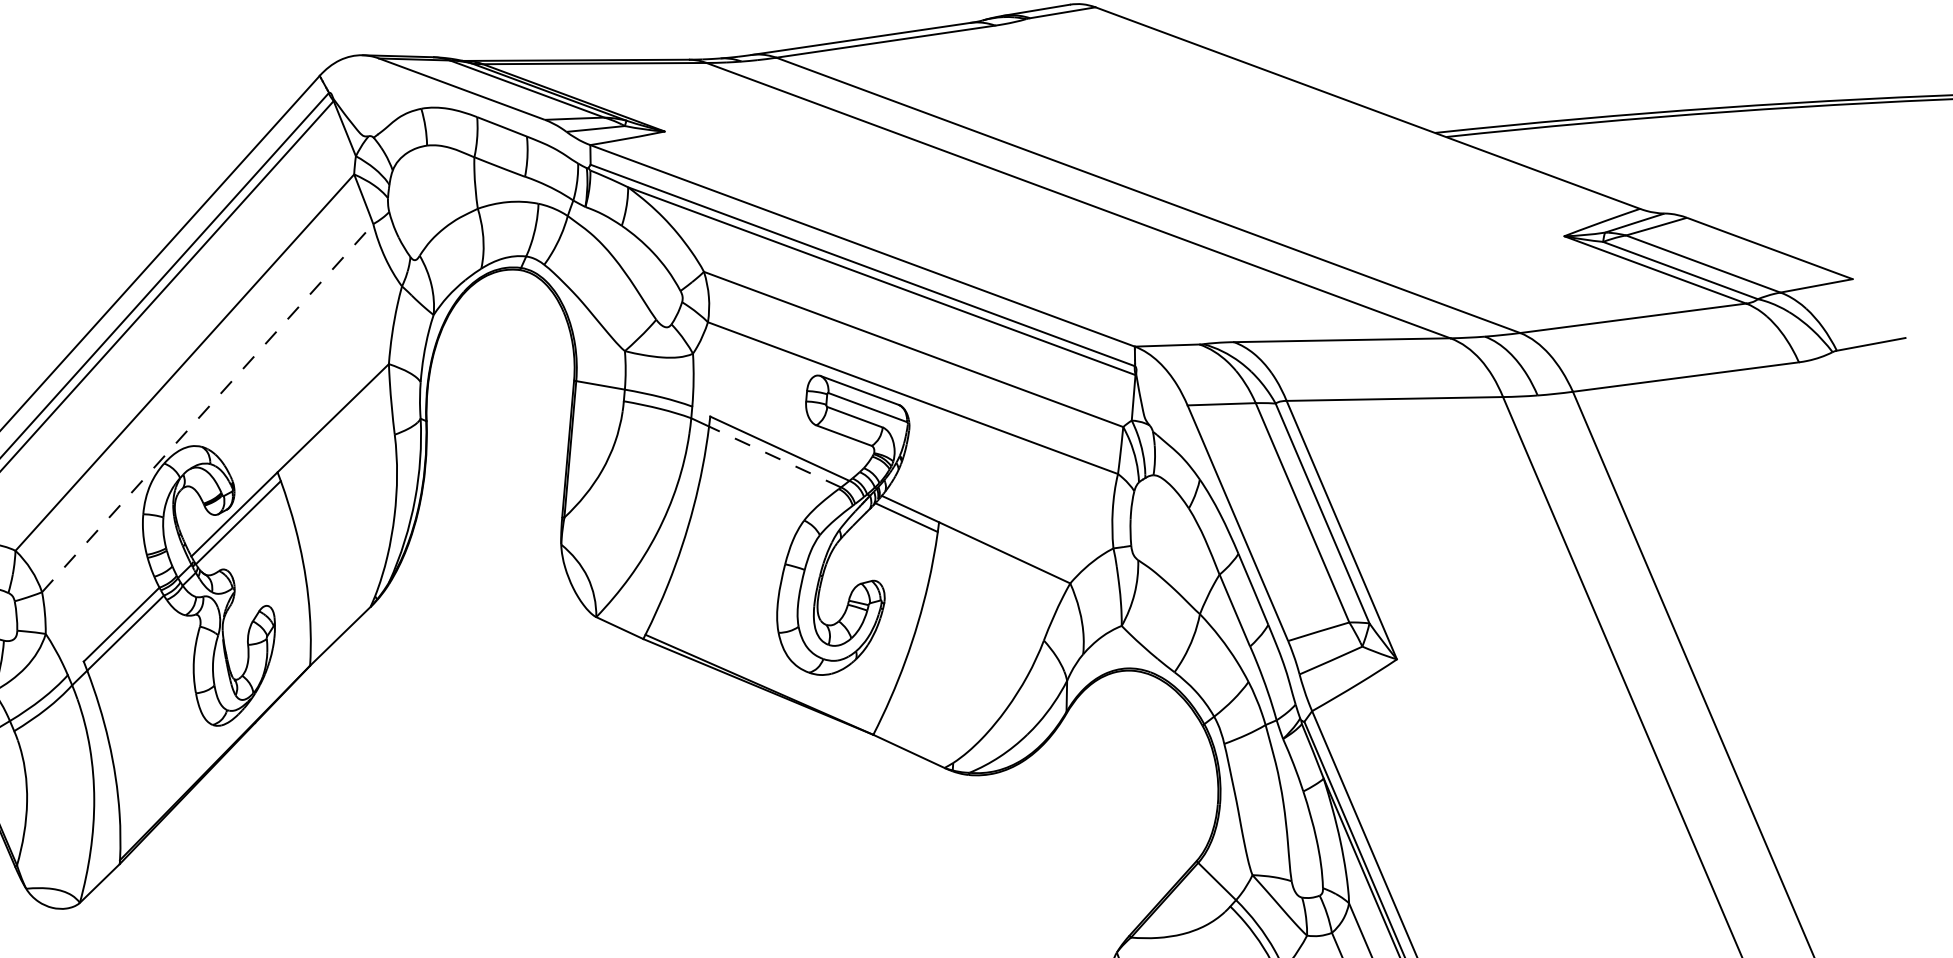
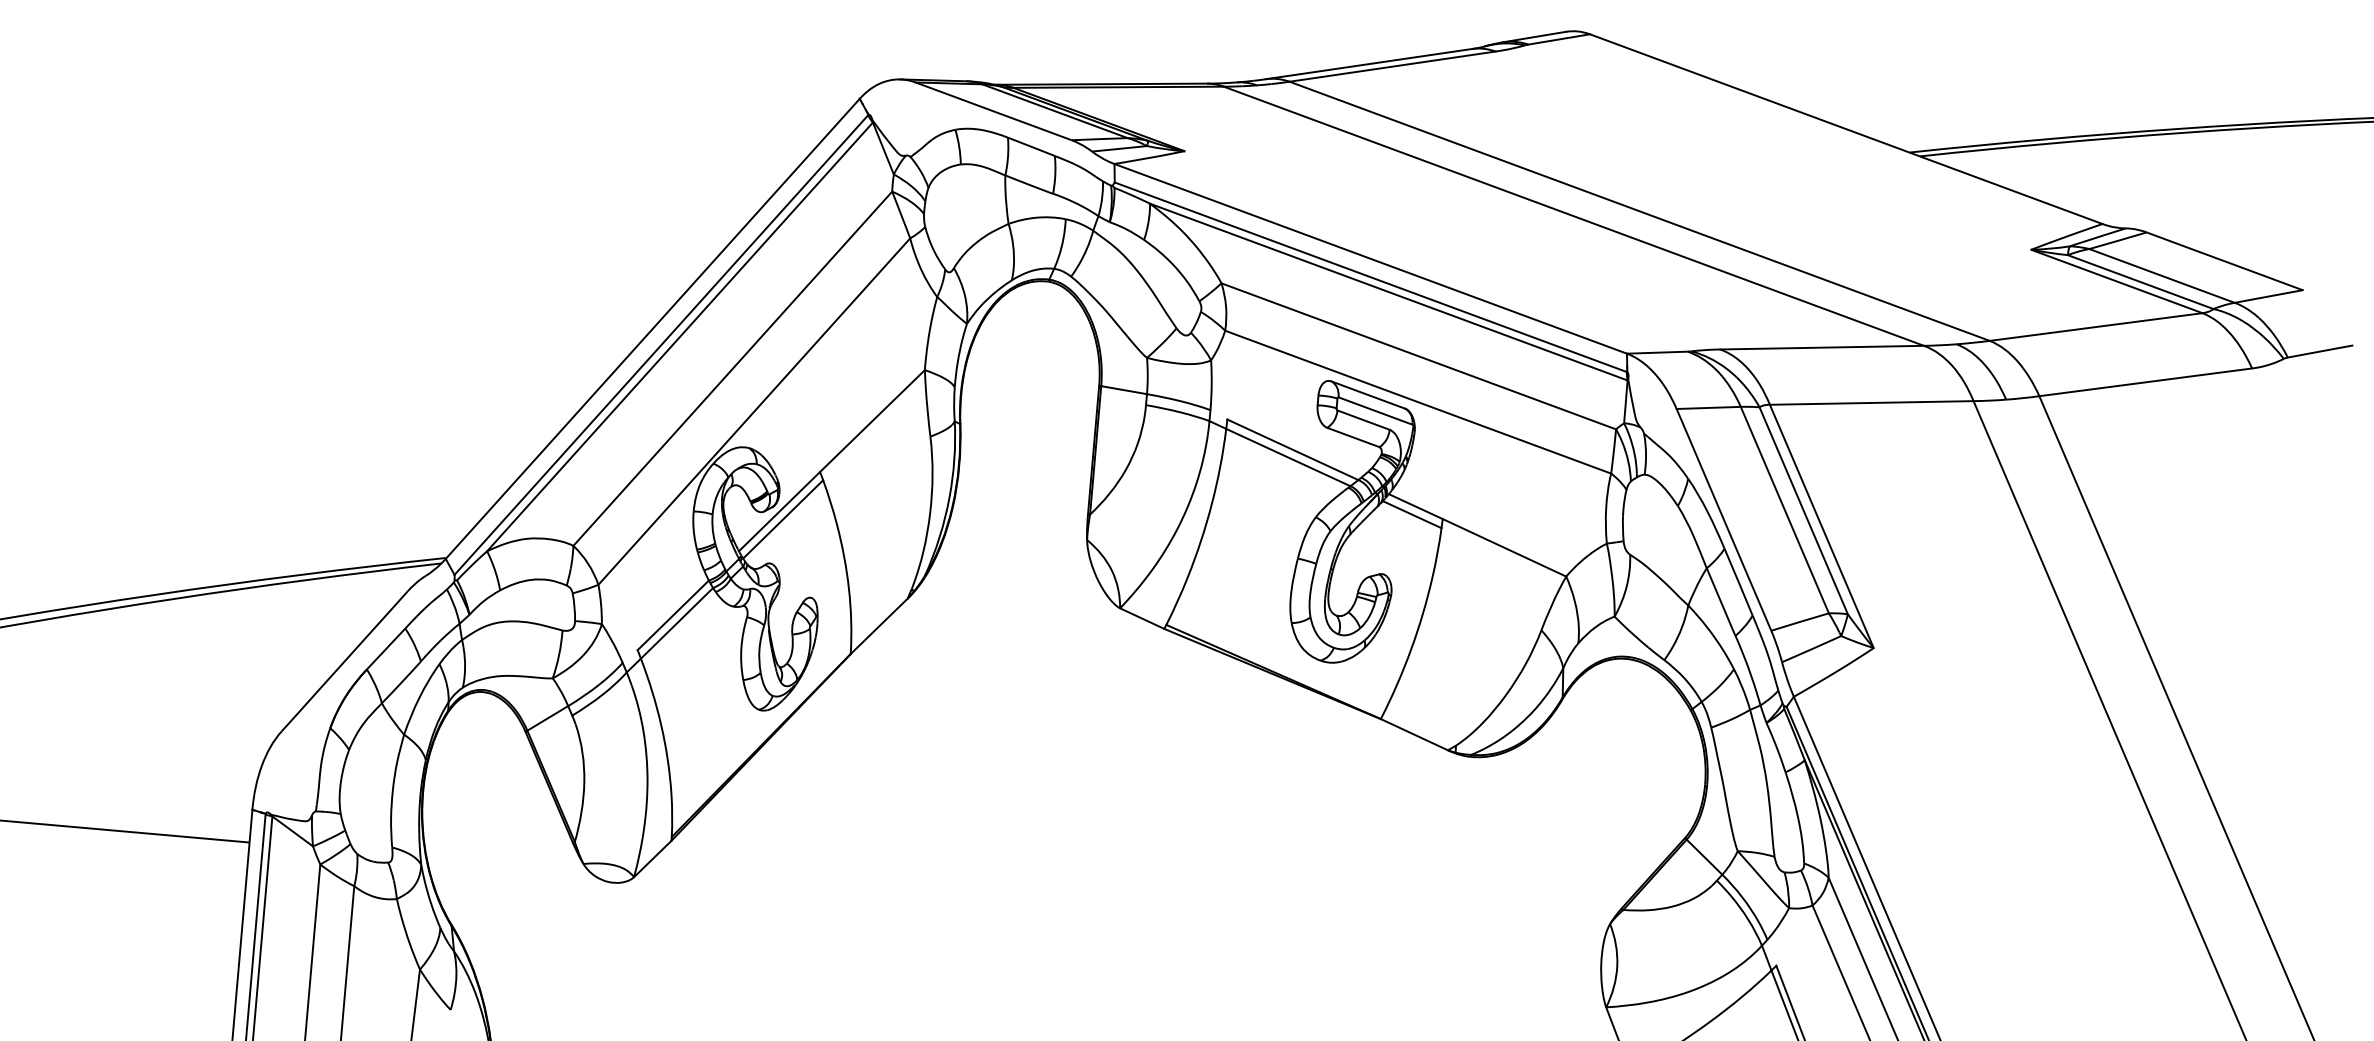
line: (207, 408) -> (754, 411), dashed -> solid
line: (774, 456) -> (1287, 457), dashed -> solid

